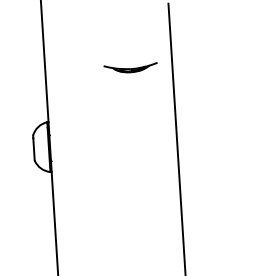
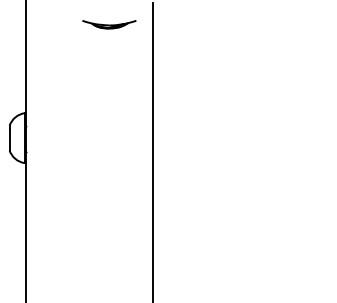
part: (130, 68) -> (109, 24), moved

